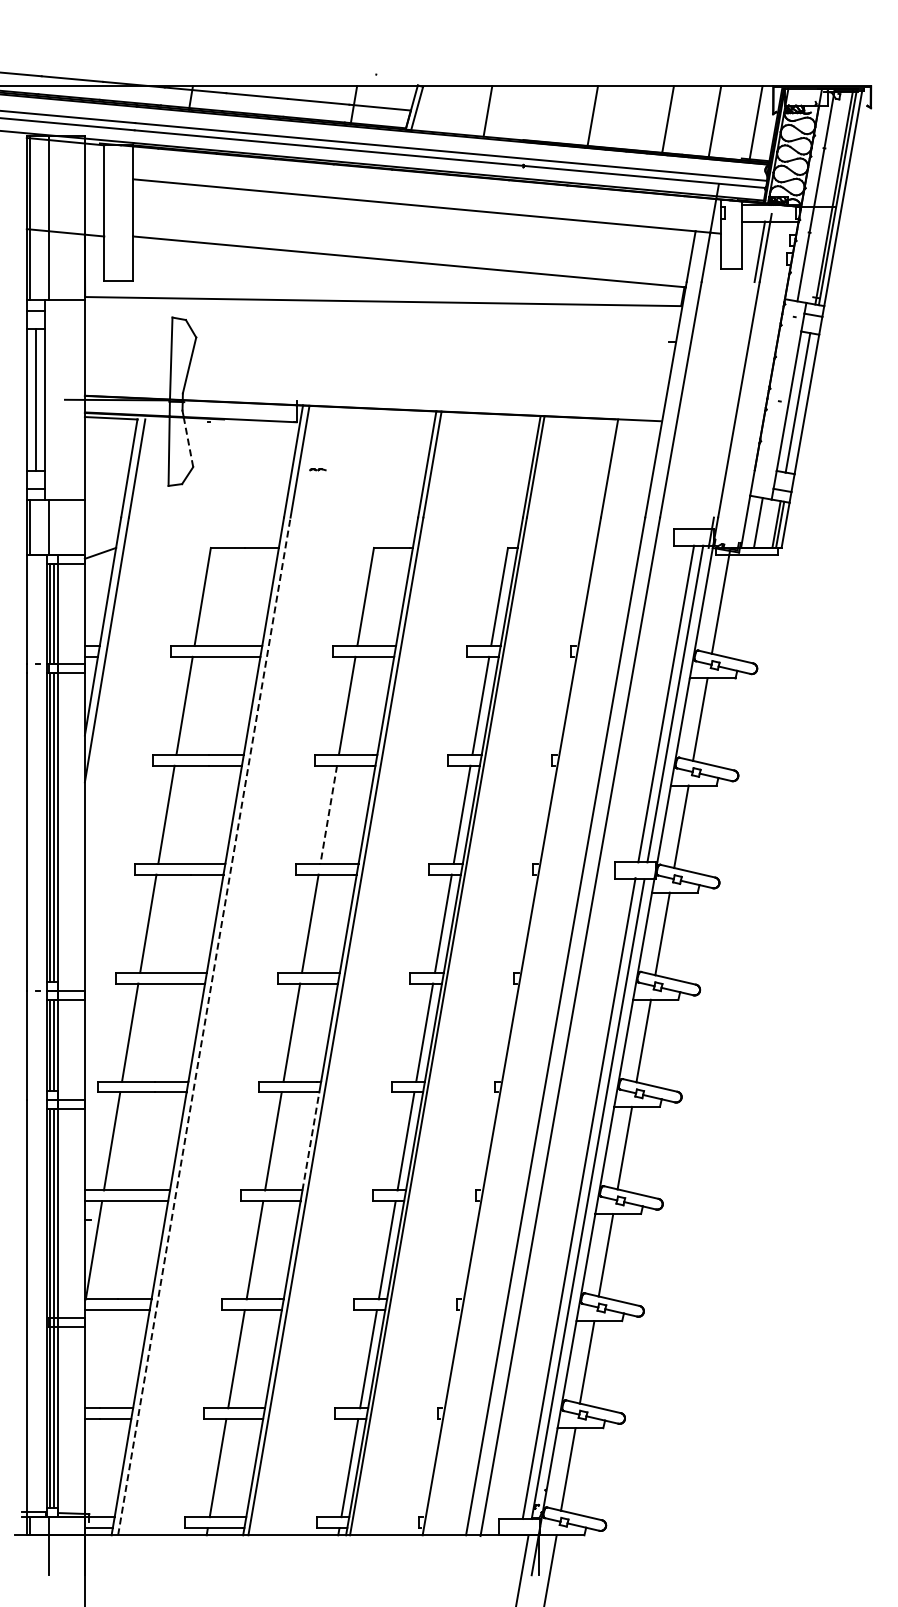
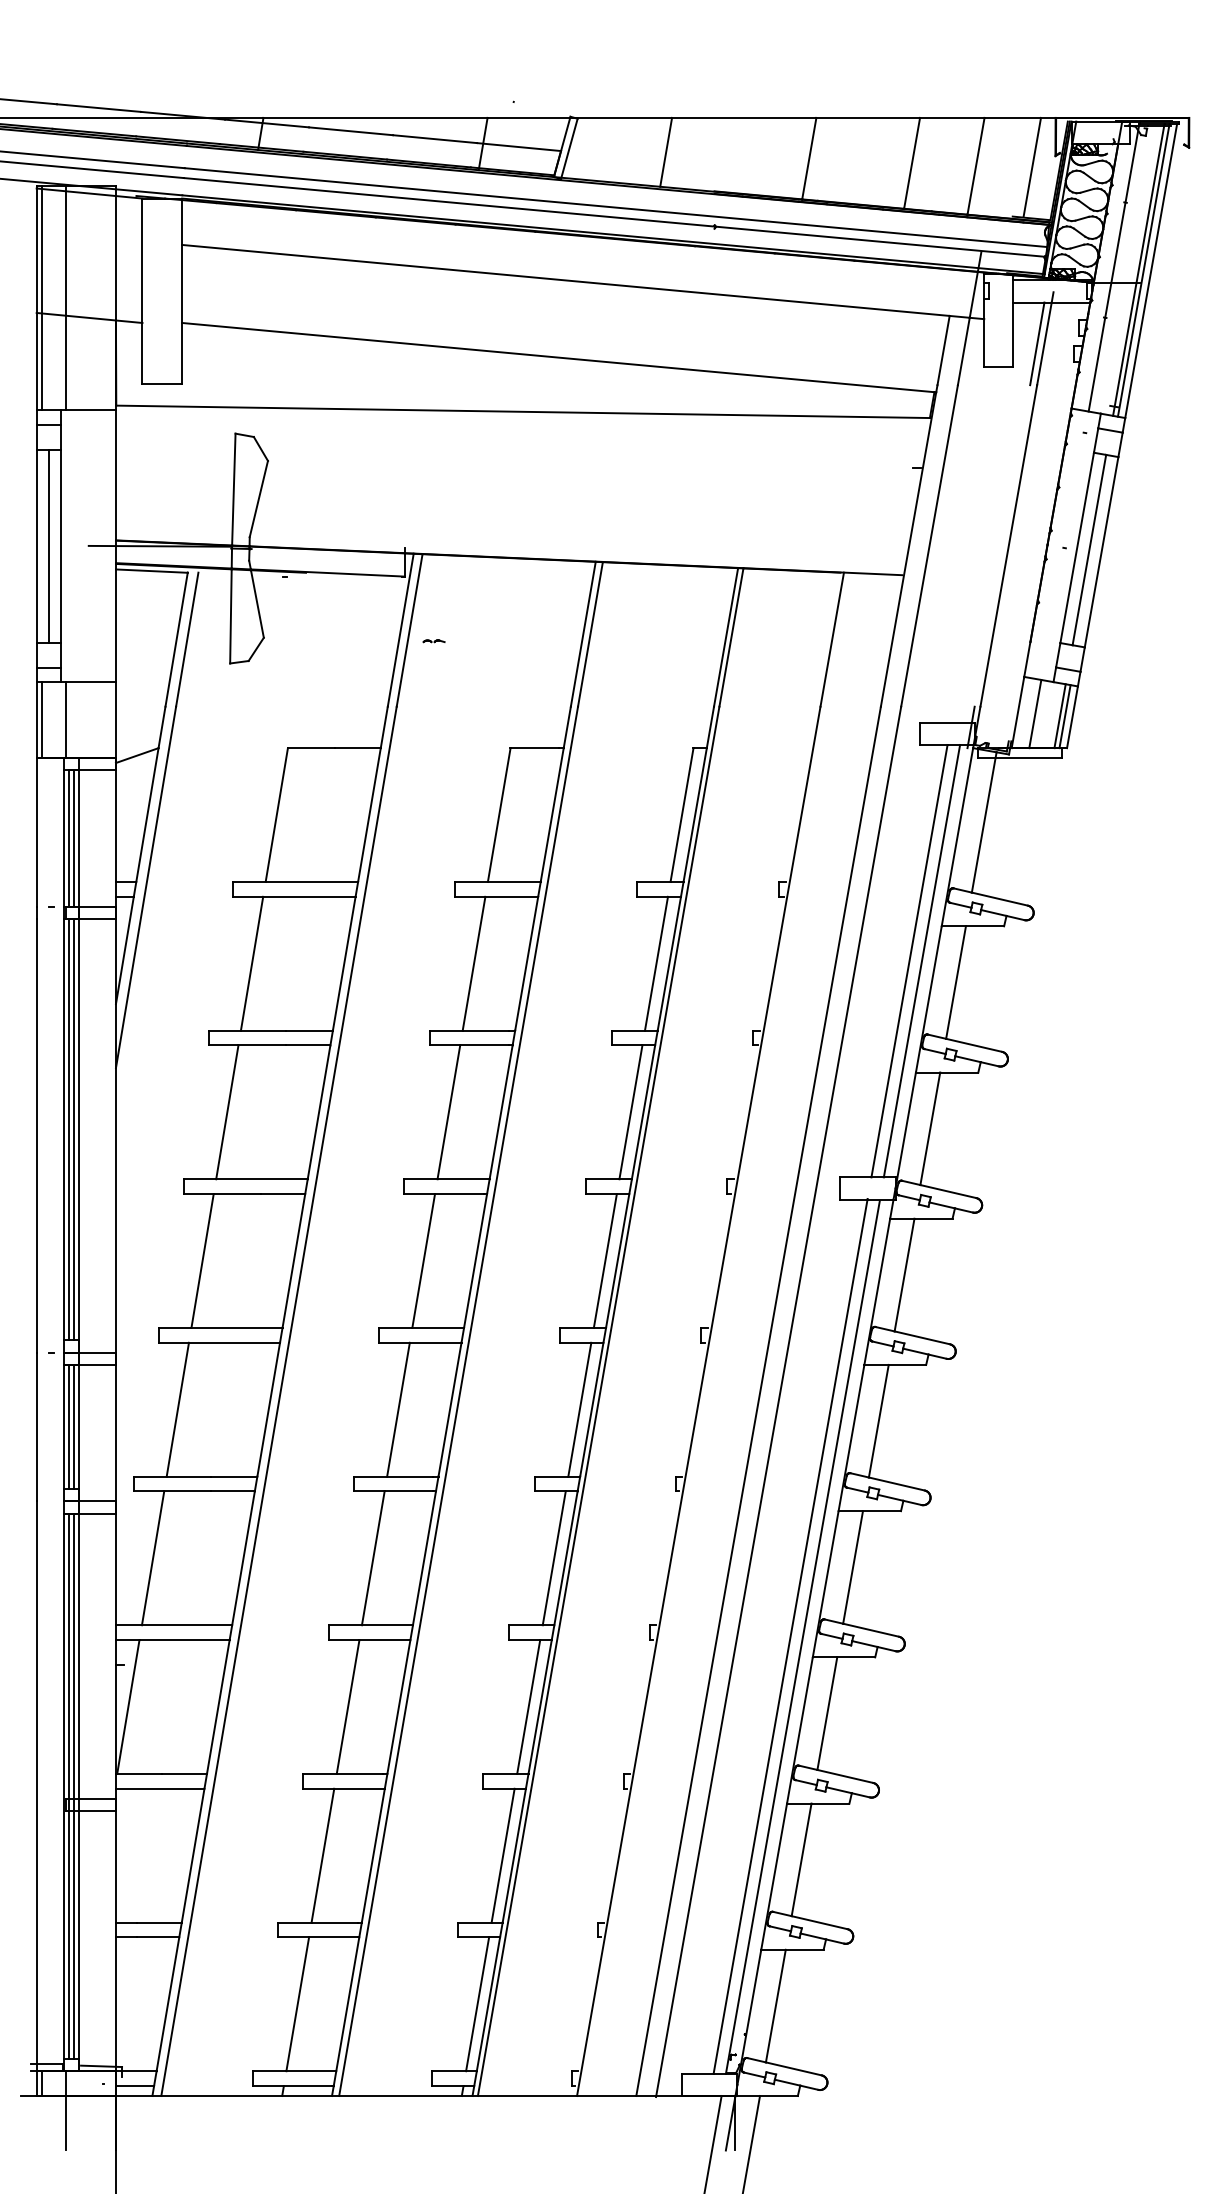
line: (188, 441) -> (257, 602), dashed -> solid
line: (328, 814) -> (448, 1112), dashed -> solid
line: (204, 1025) -> (279, 1400), dashed -> solid
line: (310, 1141) -> (423, 1558), dashed -> solid

